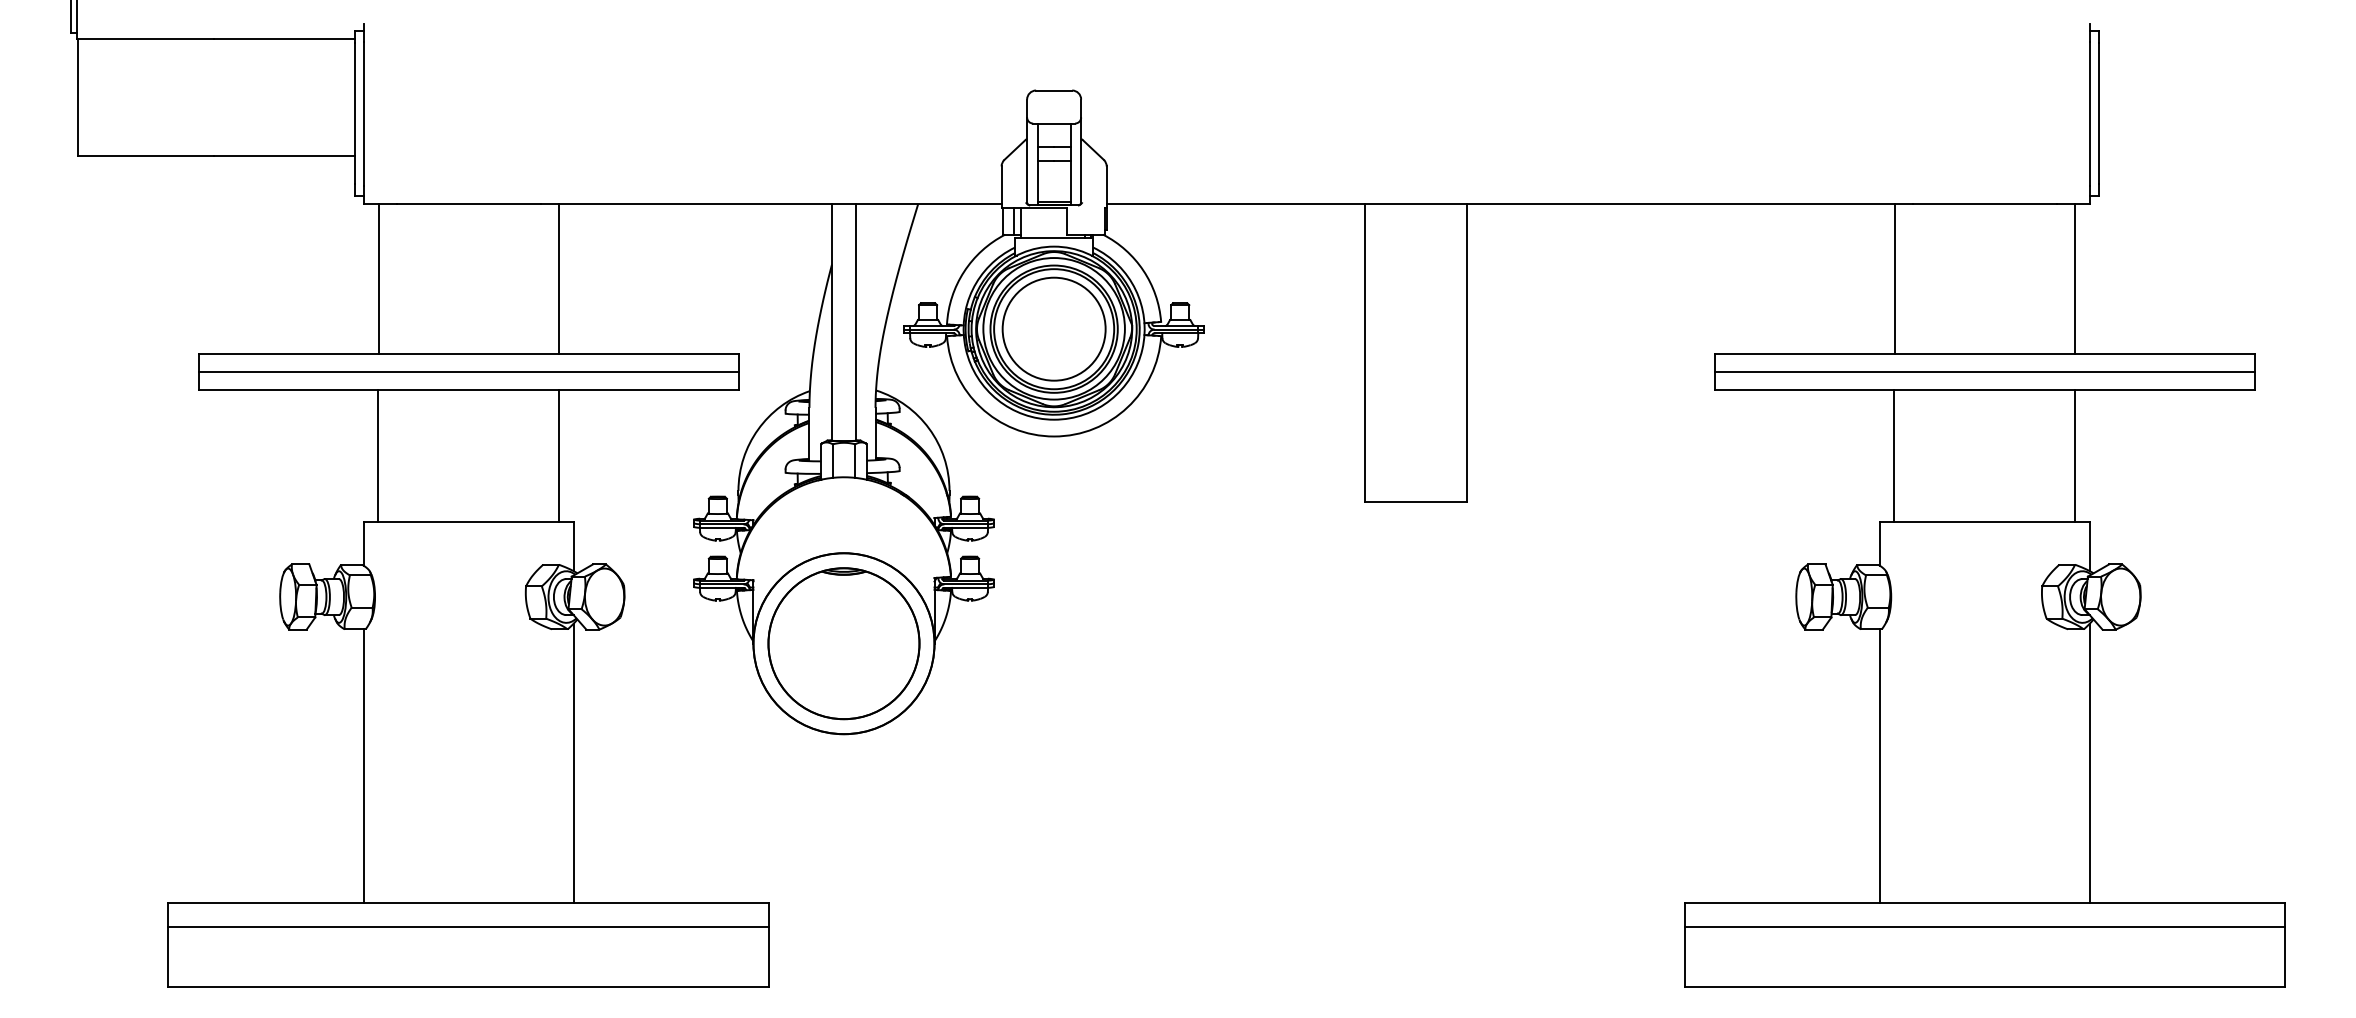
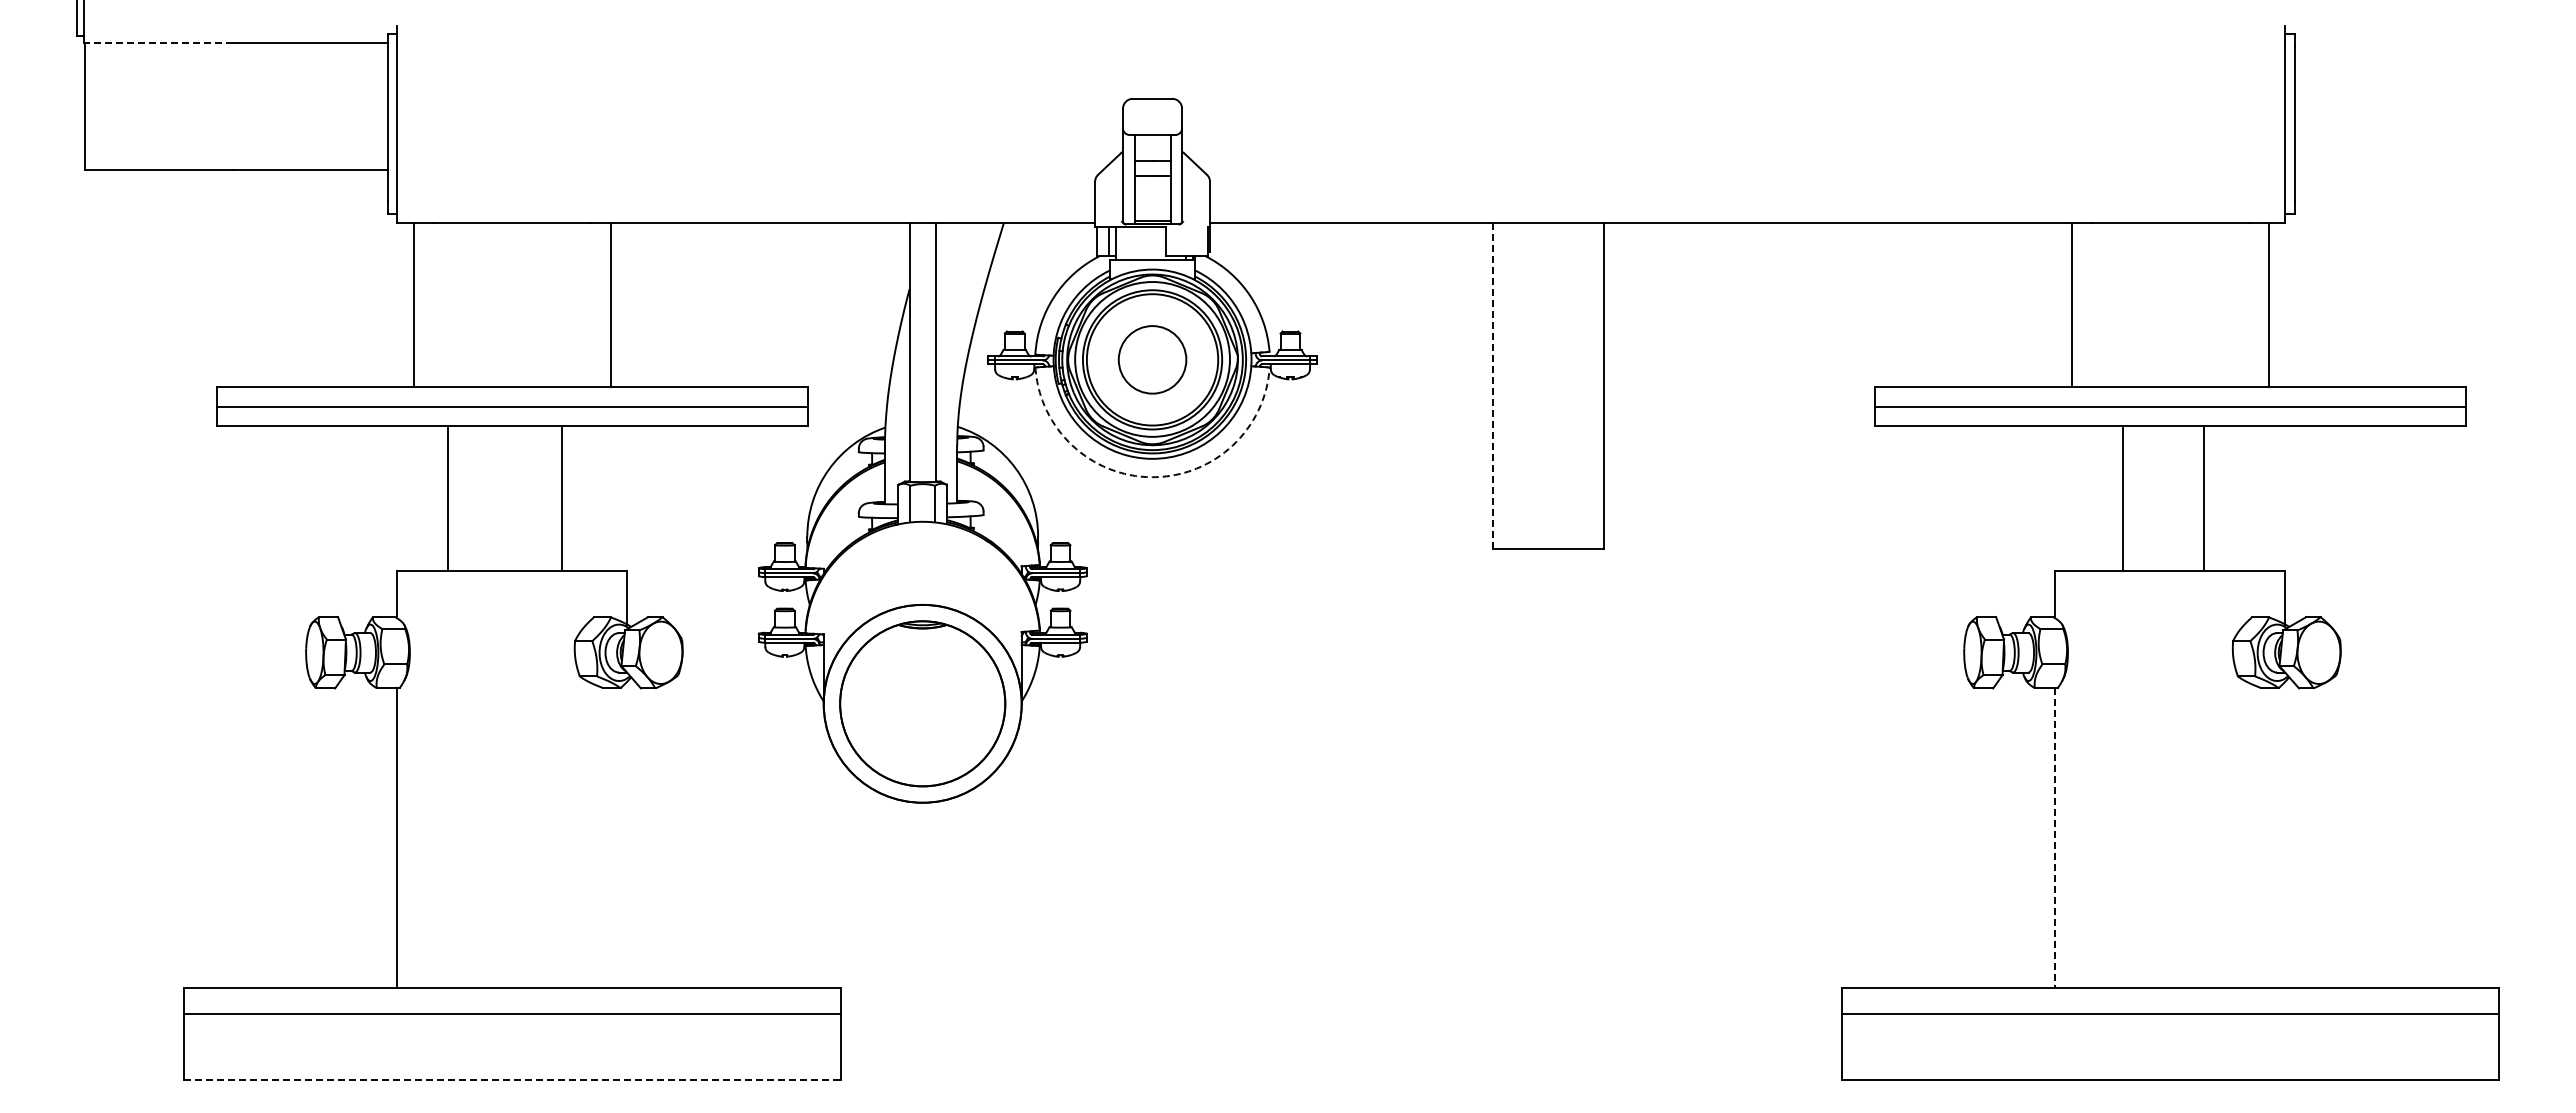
line: (145, 38) -> (158, 42), solid -> dashed
circle: (1054, 328) -> (1152, 359), size x0.6
line: (1364, 353) -> (1492, 386), solid -> dashed
arc: (1054, 436) -> (1152, 477), solid -> dashed
line: (378, 455) -> (448, 498), moved
line: (559, 455) -> (562, 498), moved
line: (1894, 455) -> (2123, 498), moved
line: (2075, 455) -> (2204, 498), moved
line: (574, 763) -> (627, 834), removed
line: (2090, 763) -> (2285, 834), removed
line: (1879, 765) -> (2055, 837), solid -> dashed
line: (468, 987) -> (512, 1079), solid -> dashed

